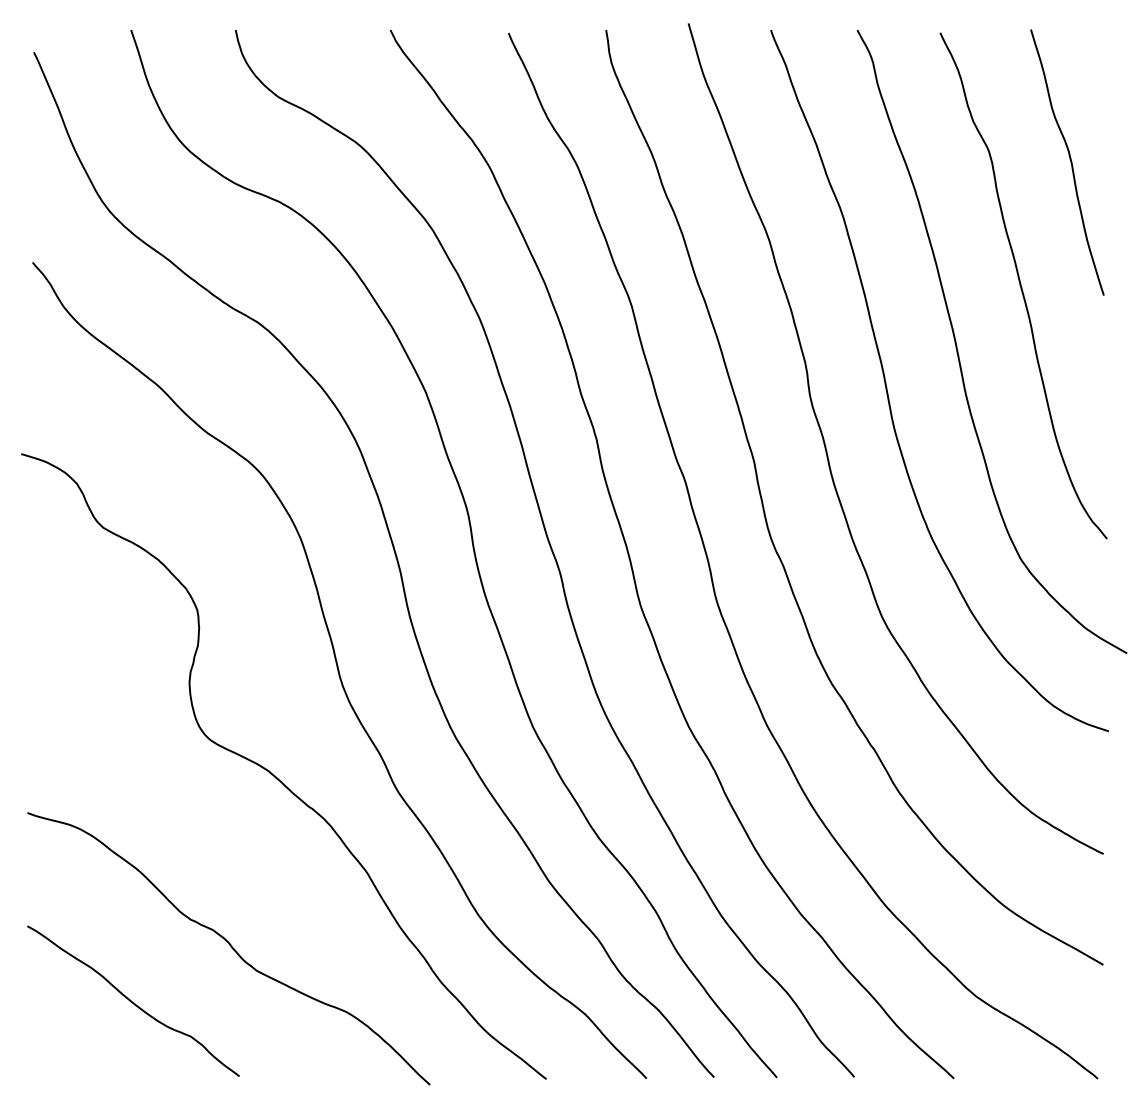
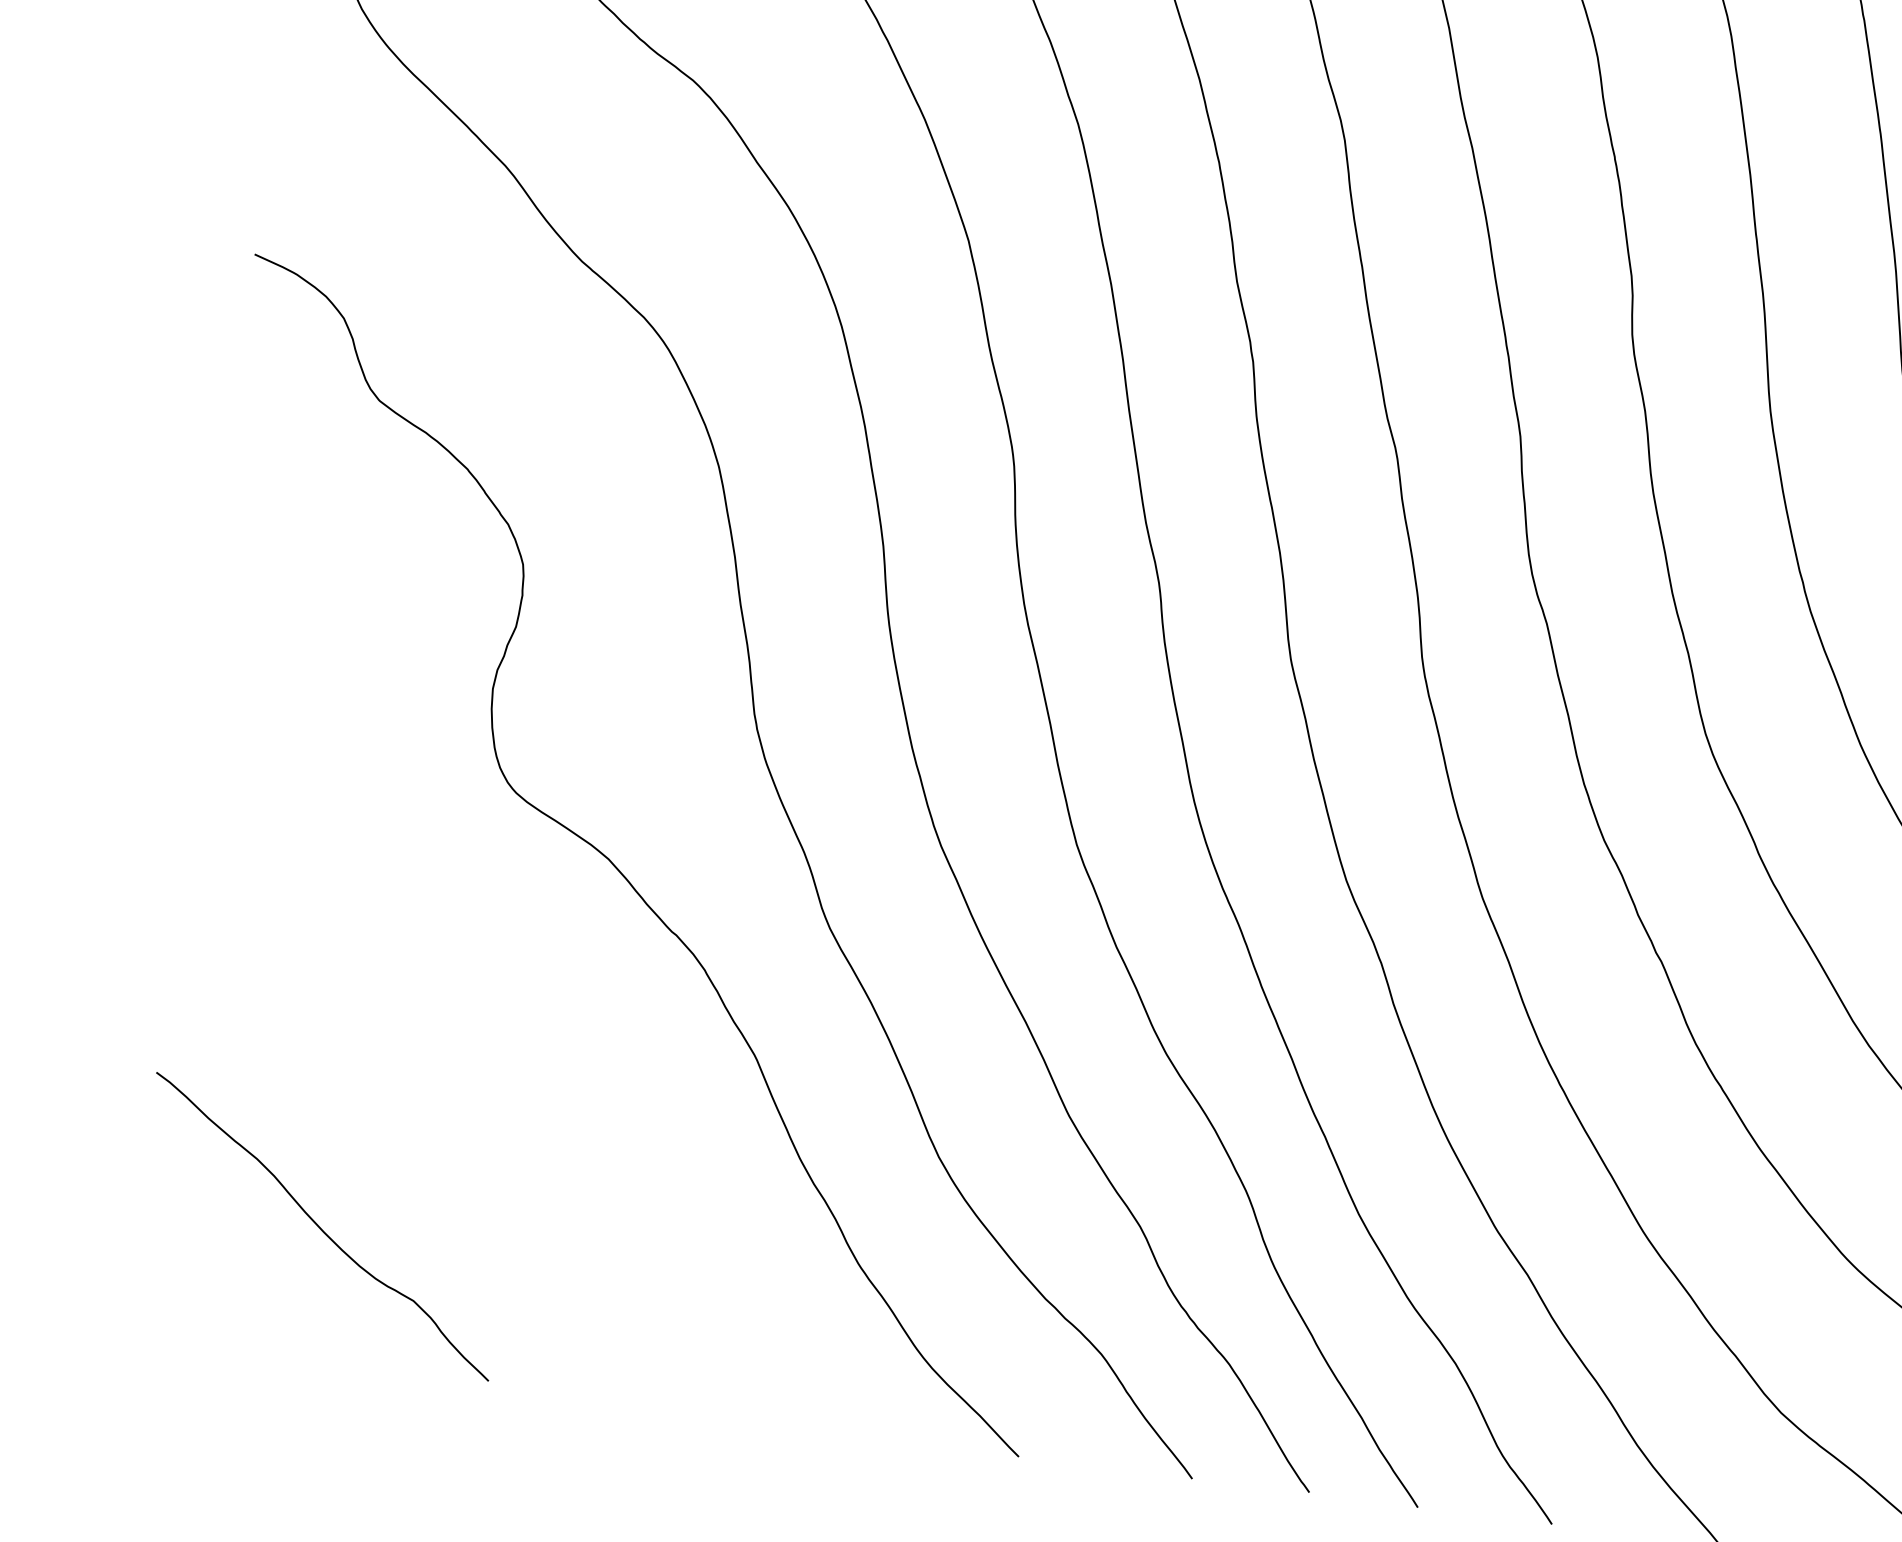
curve: (230, 946) -> (502, 1154), removed

